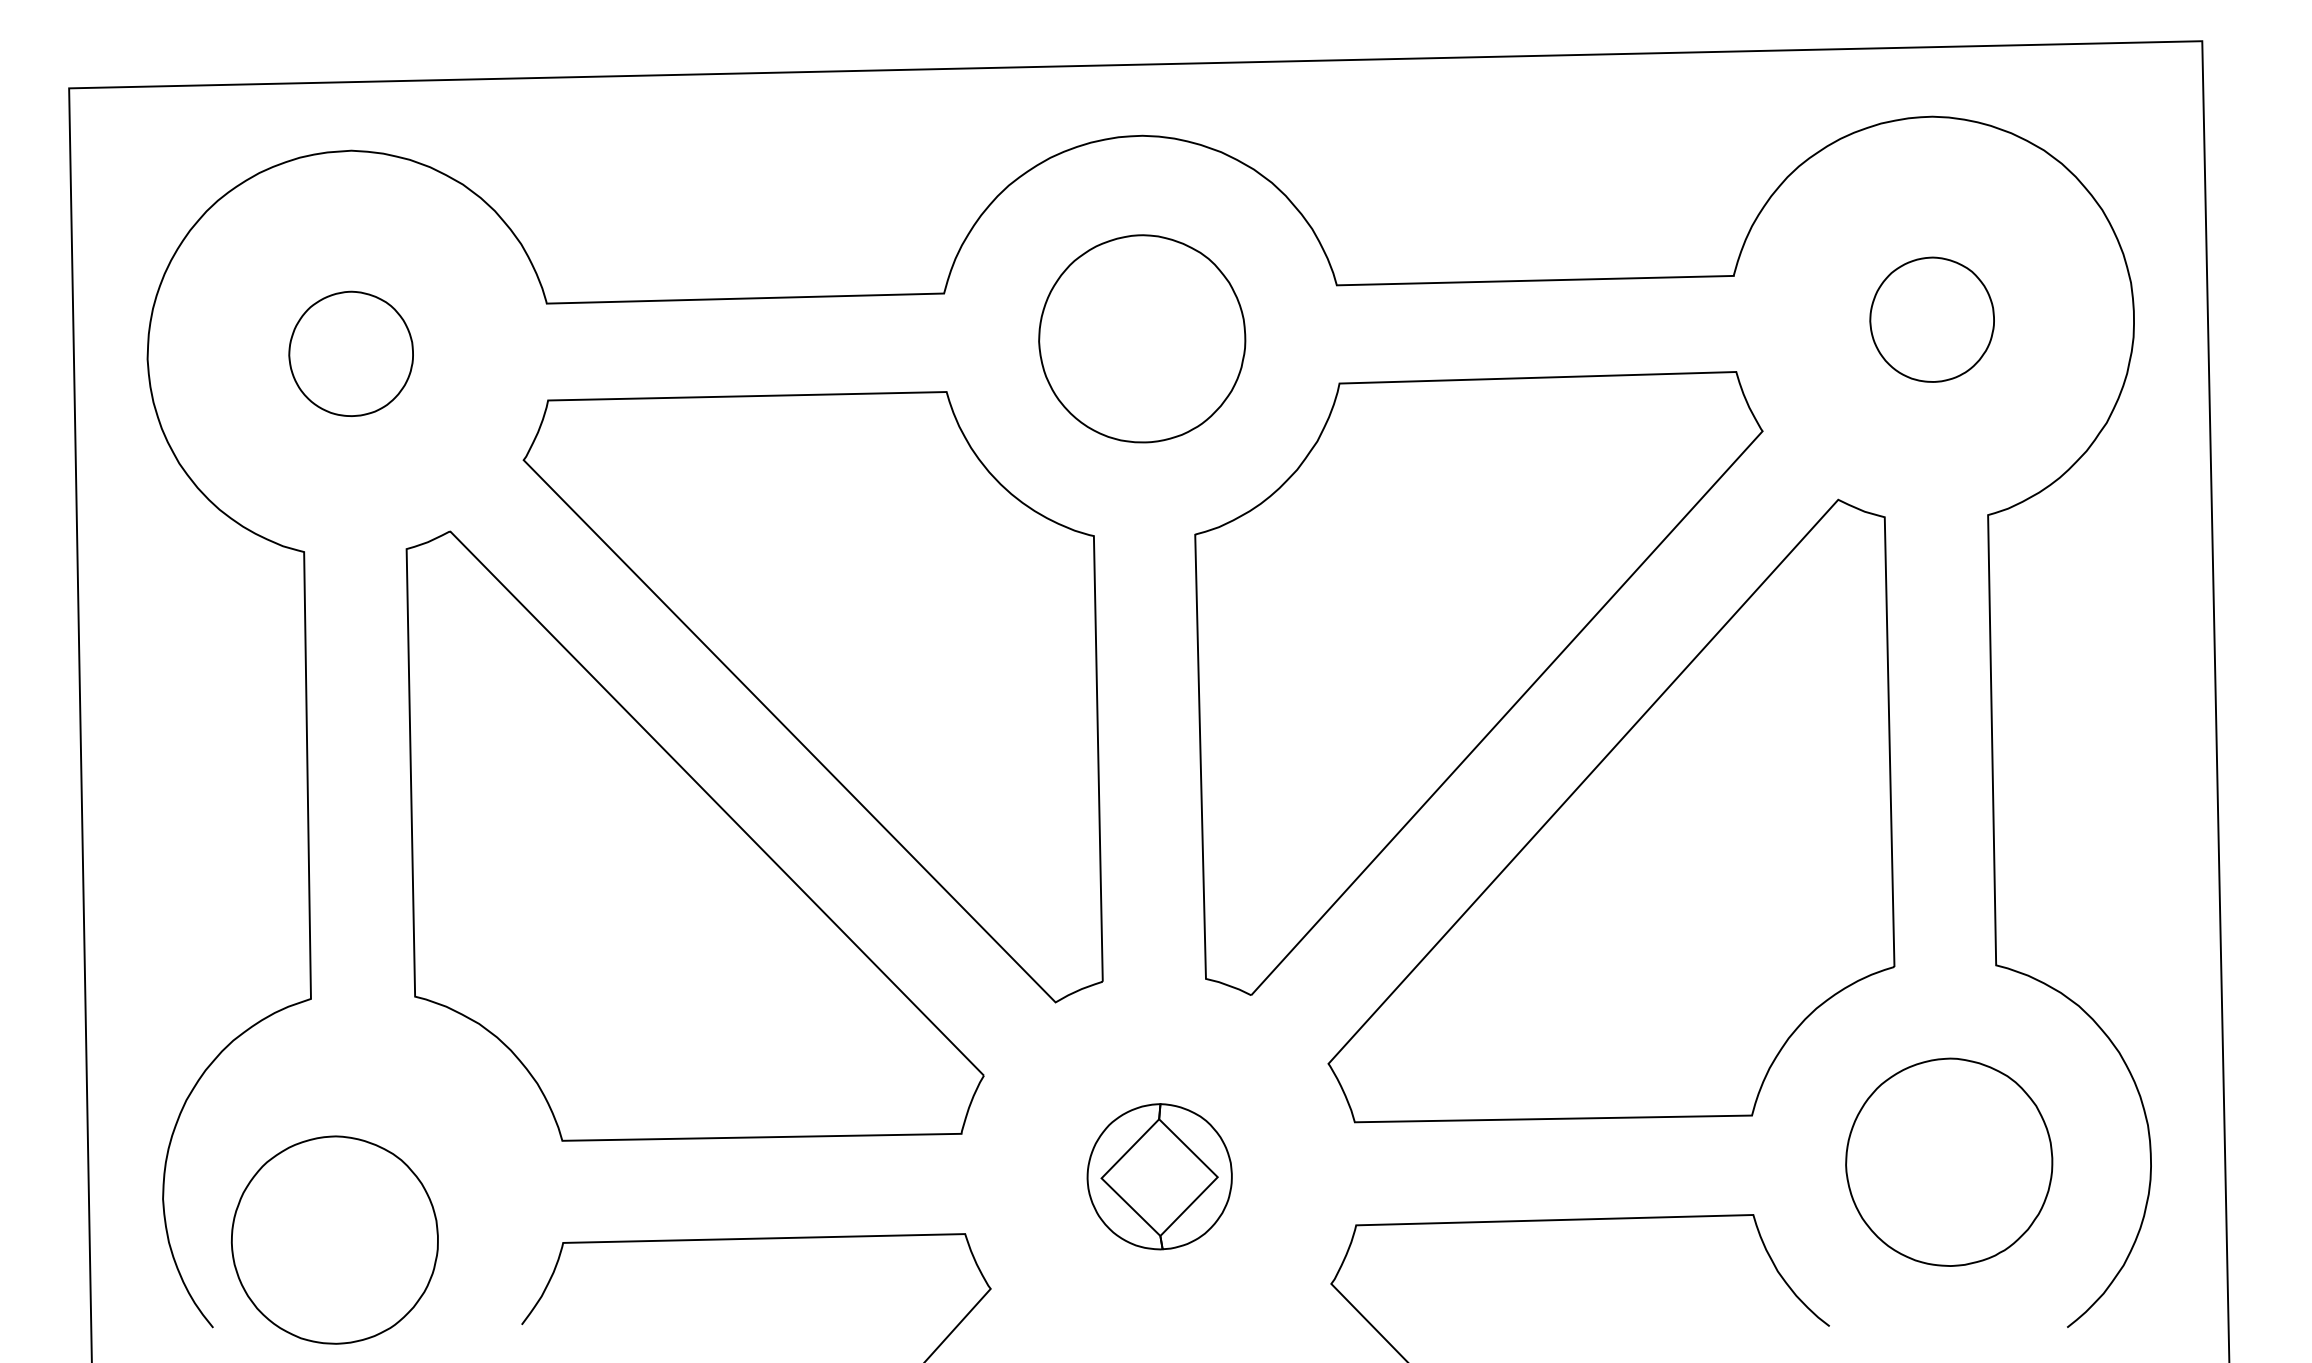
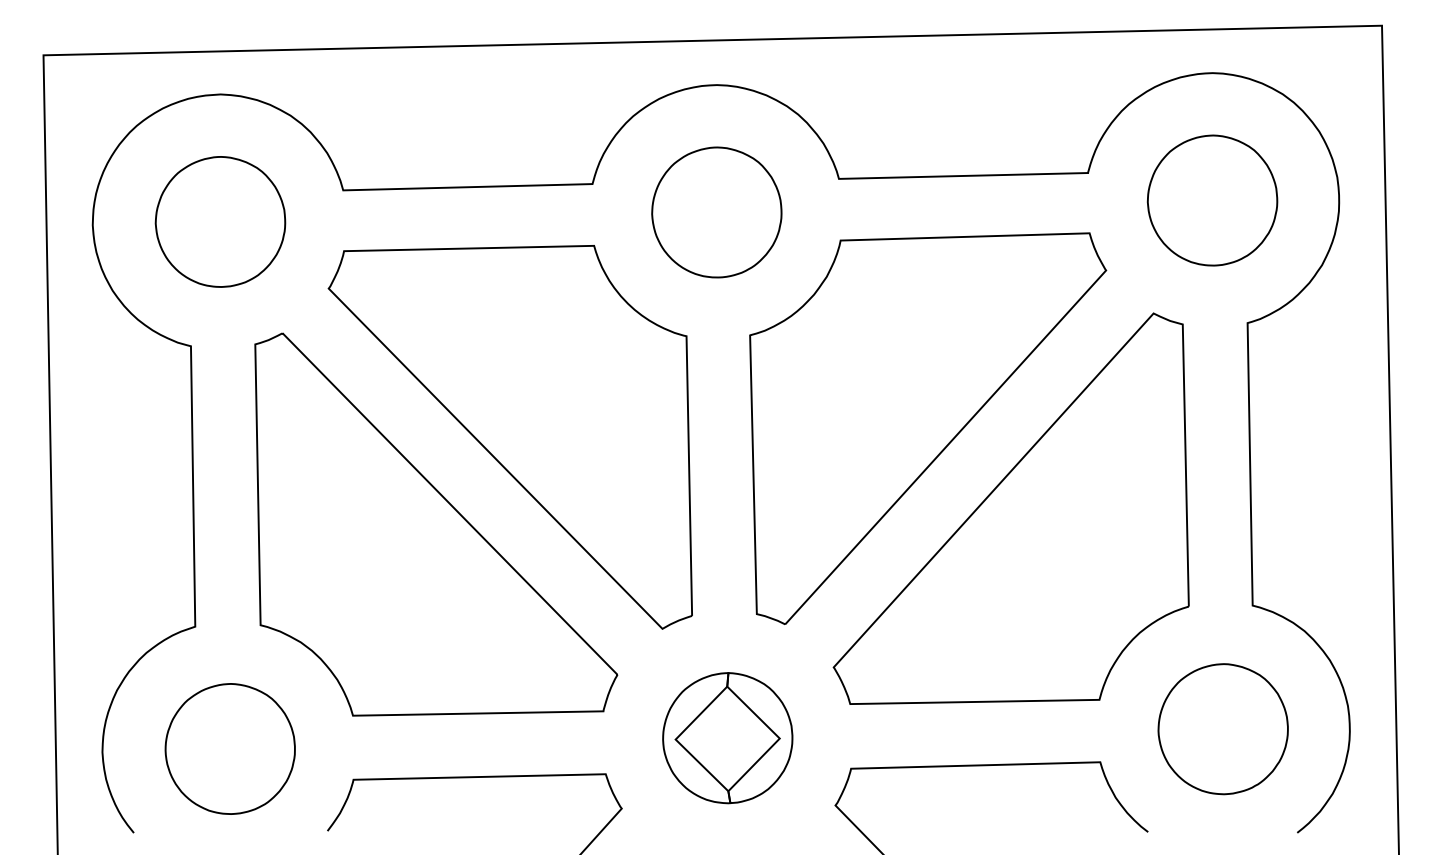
part: (1932, 319) -> (1212, 200), size x1.67
part: (351, 353) -> (220, 221), size x1.67
part: (1159, 1177) -> (727, 738), size x1.43
part: (333, 1239) -> (229, 748), moved

